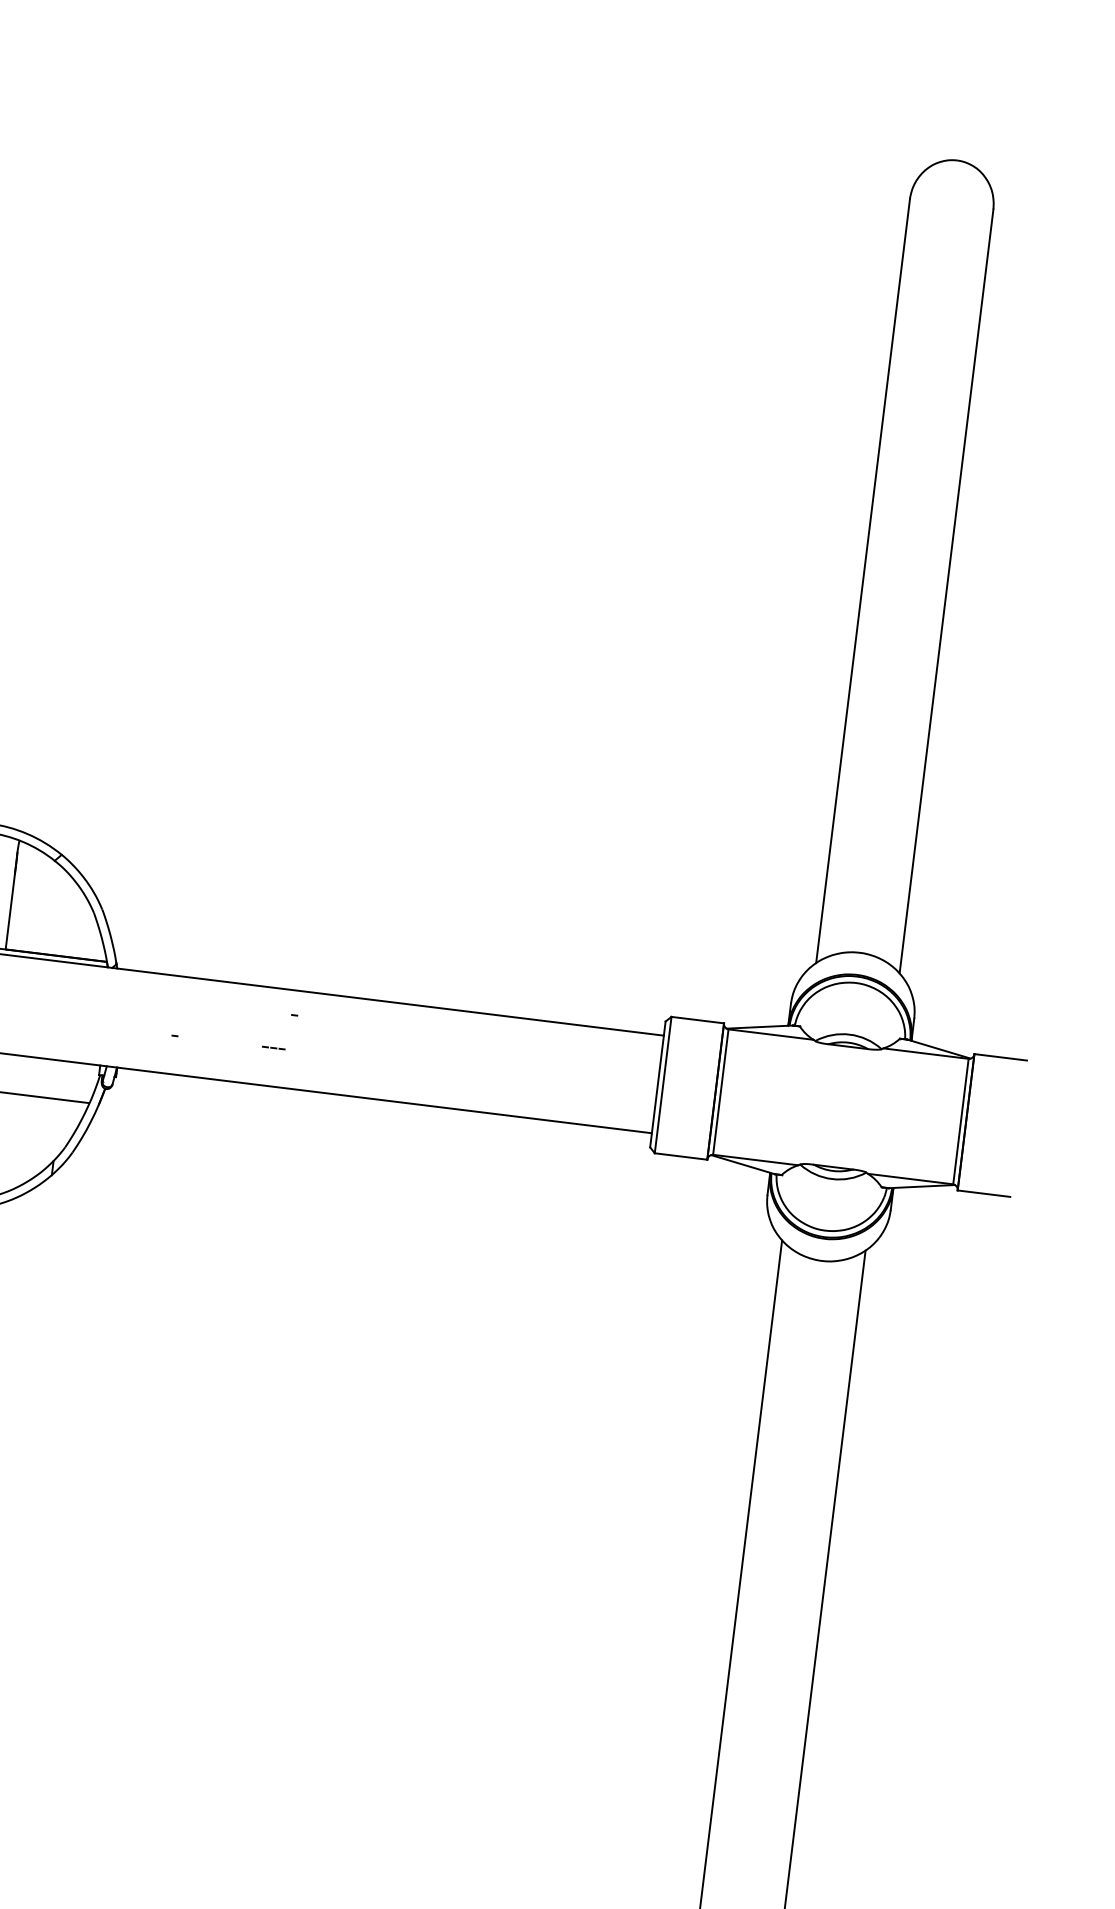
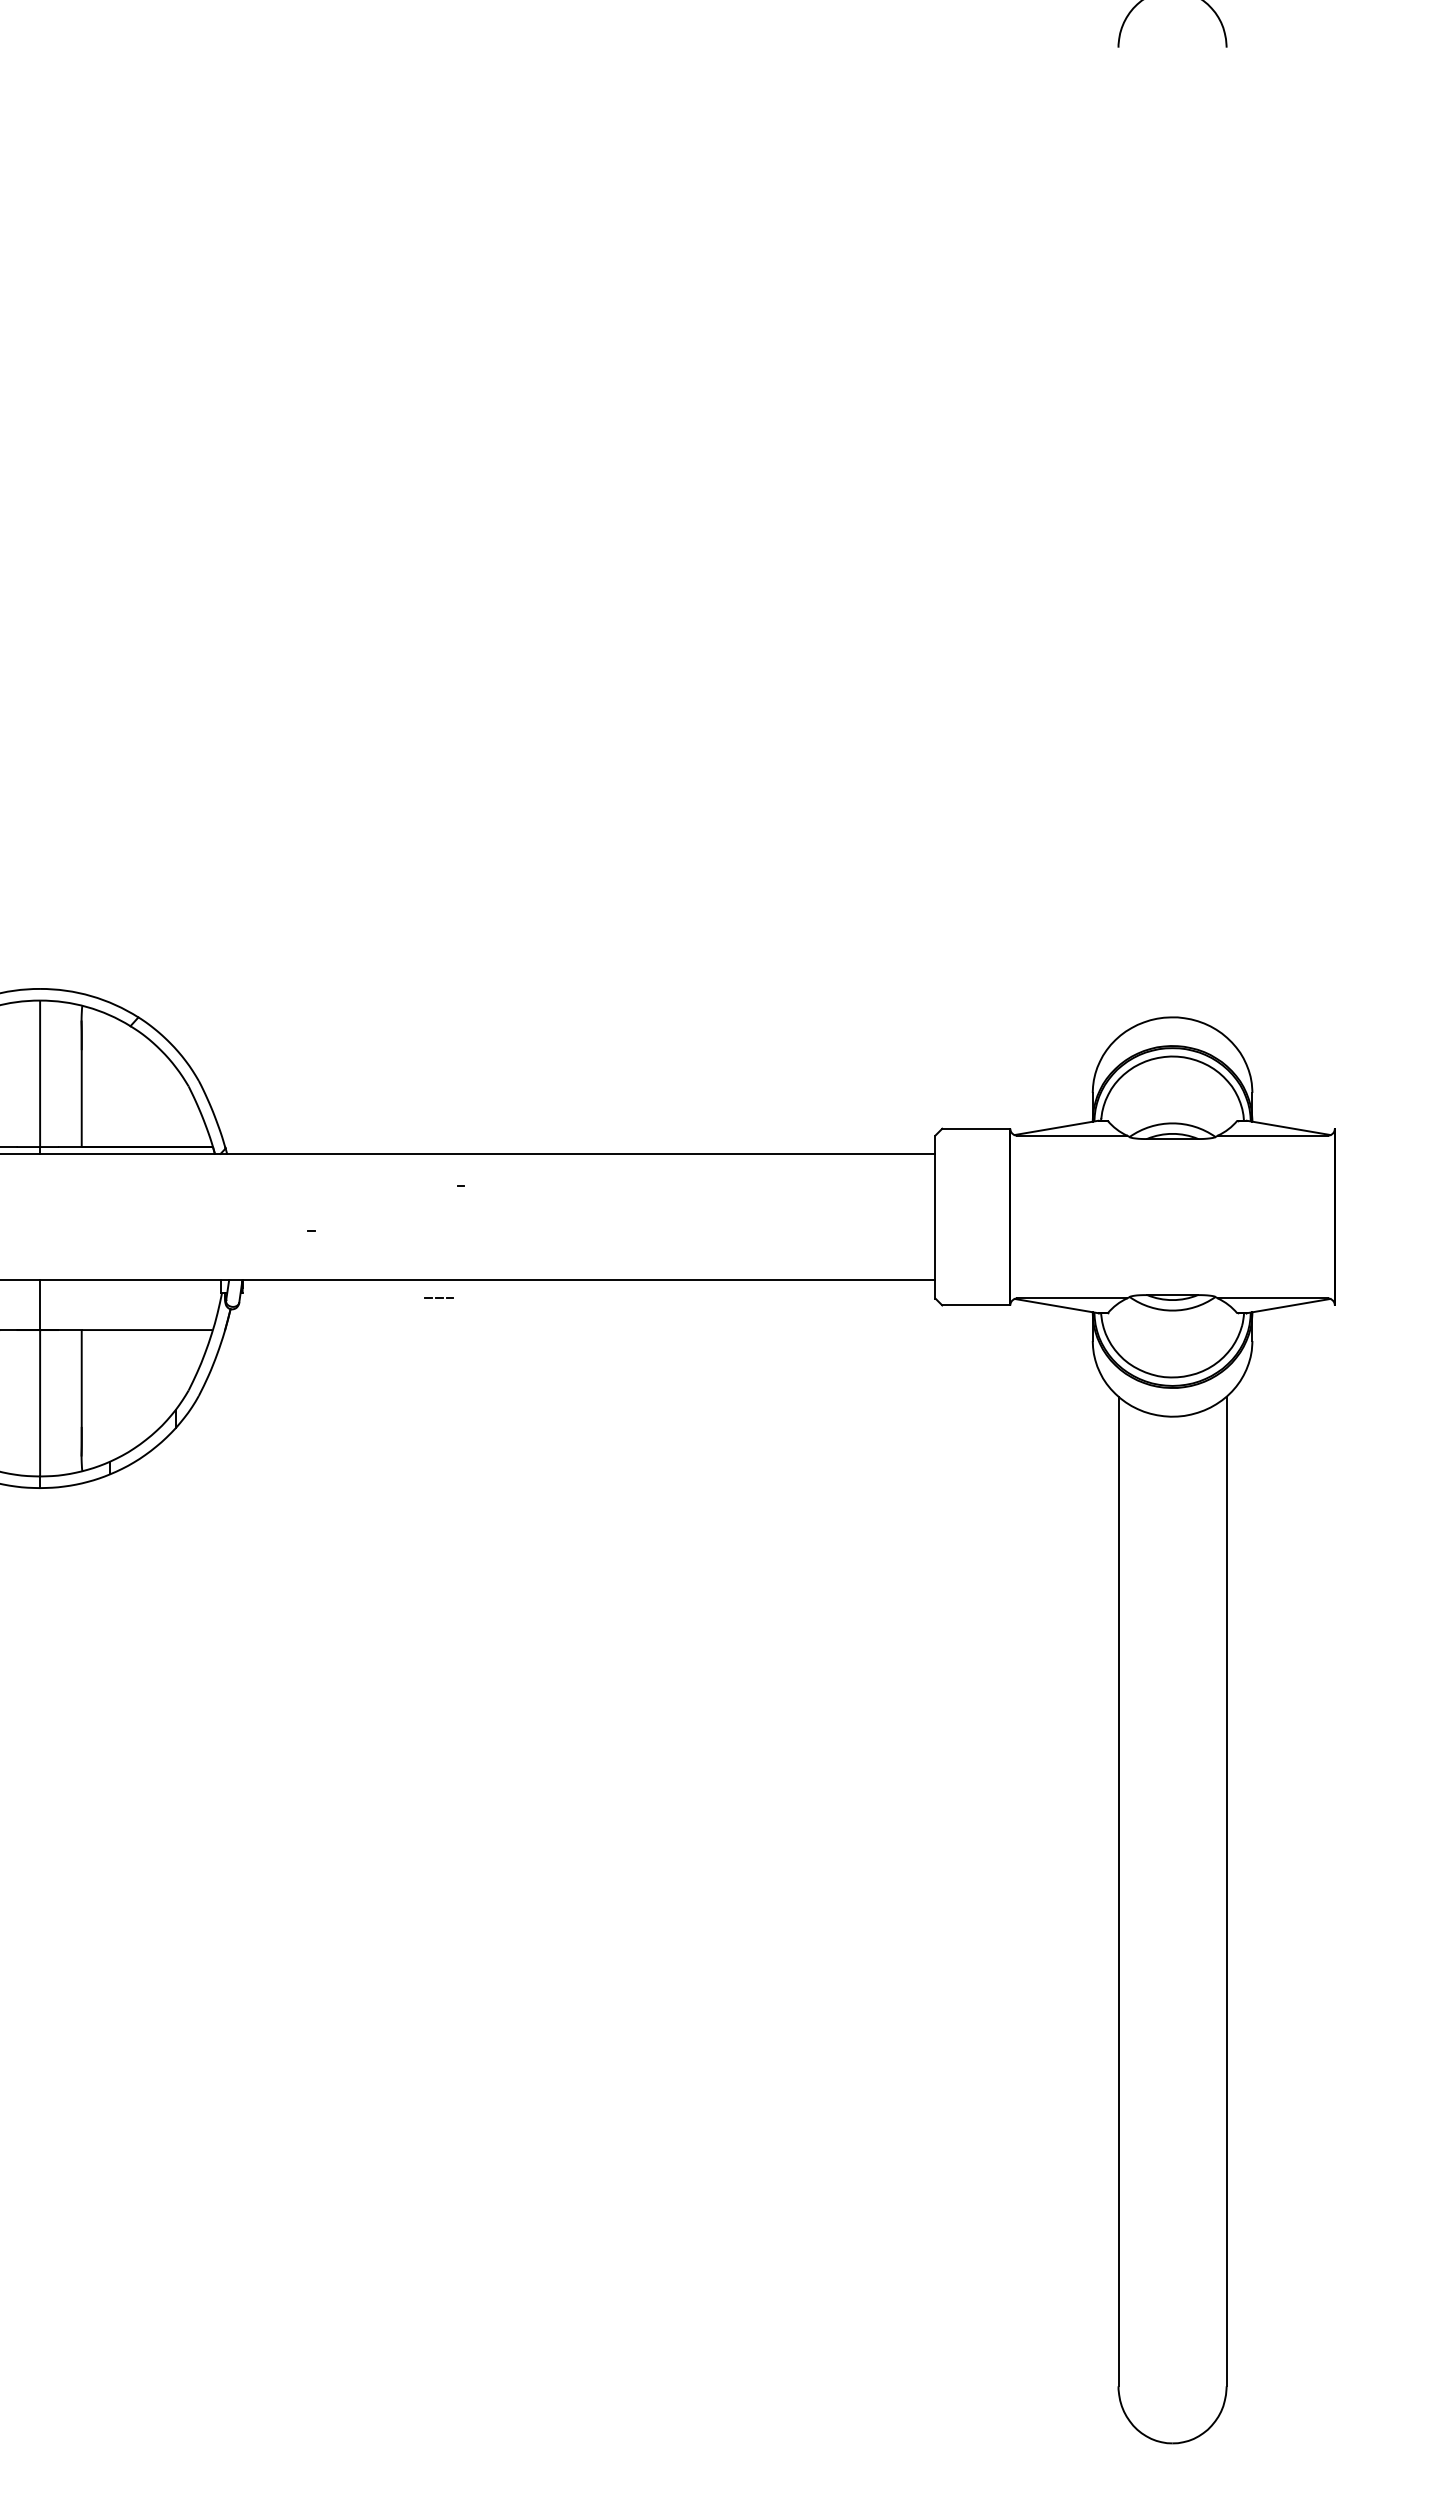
line: (863, 581) -> (1118, 542), removed
line: (946, 591) -> (1226, 542), removed
line: (273, 1047) -> (438, 1297), moved
line: (1000, 1057) -> (1368, 1128), removed
line: (663, 1084) -> (942, 1216), removed
line: (721, 1091) -> (1017, 1216), removed
line: (961, 1121) -> (1328, 1216), removed
line: (983, 1193) -> (1368, 1305), removed

